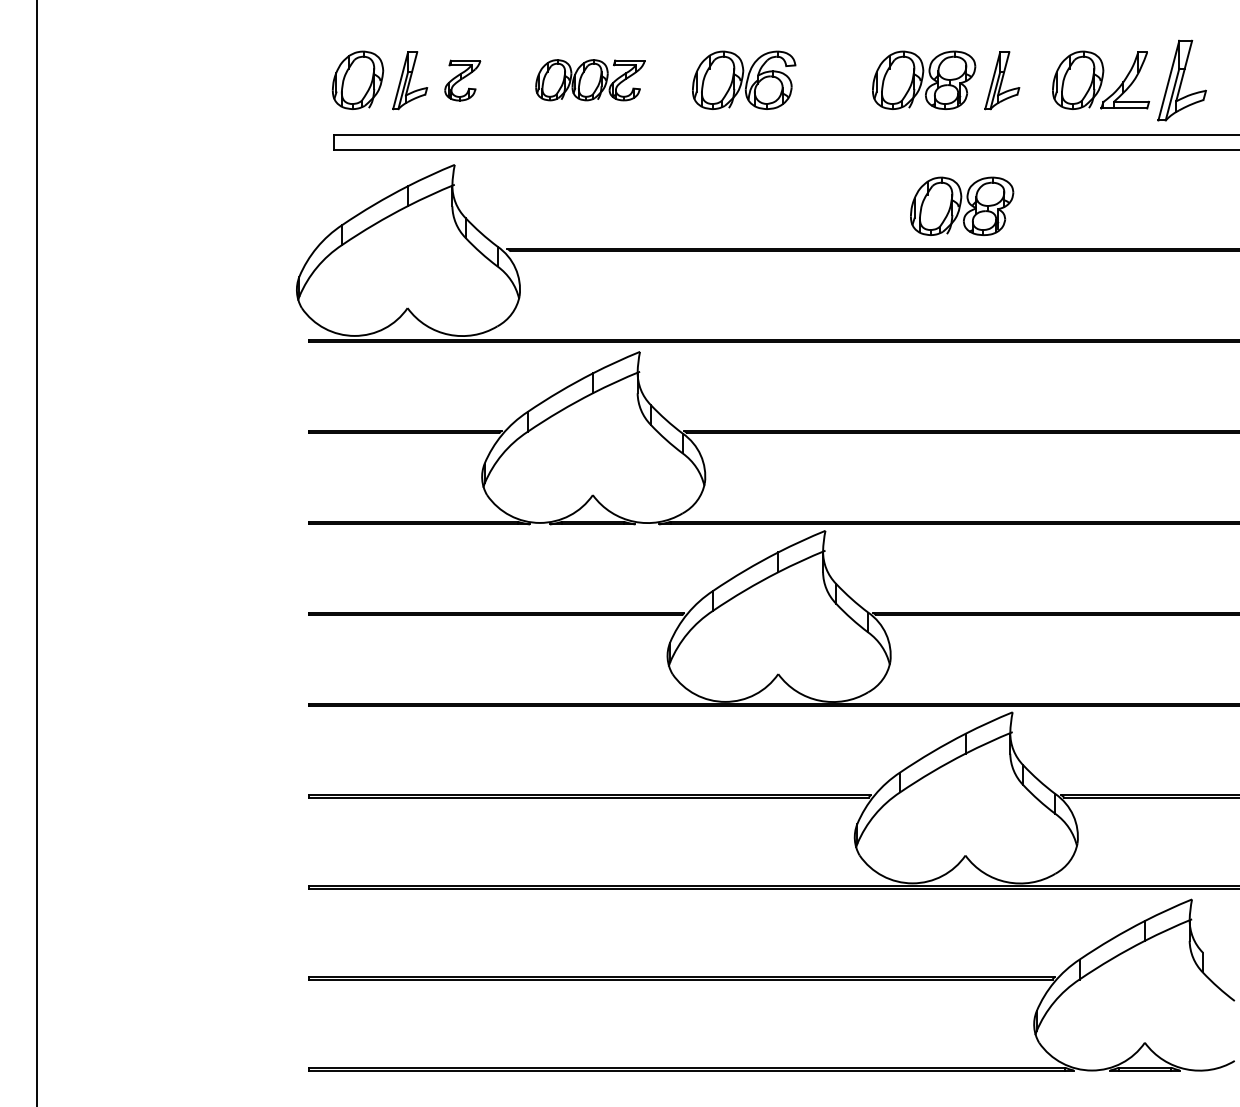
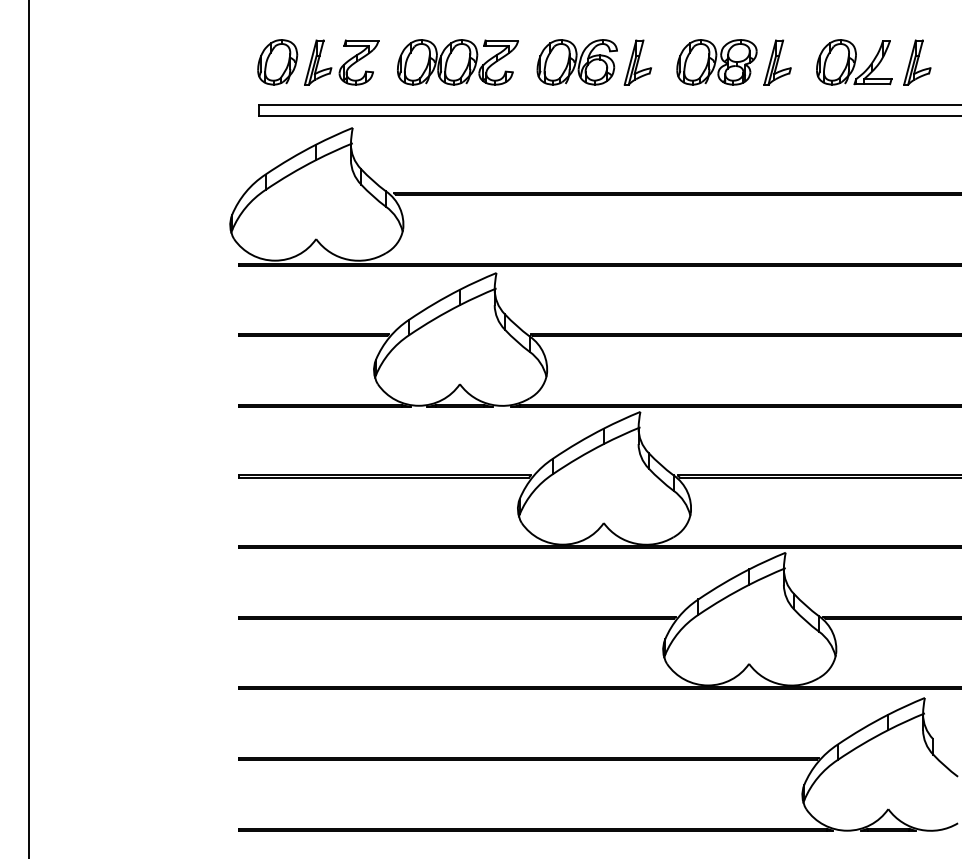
part: (590, 79) -> (458, 61), size x1.43
part: (462, 80) -> (358, 62), size x1.43
part: (822, 80) -> (638, 62), added
part: (1182, 80) -> (917, 62), size x0.71
part: (962, 205) -> (746, 159), removed

